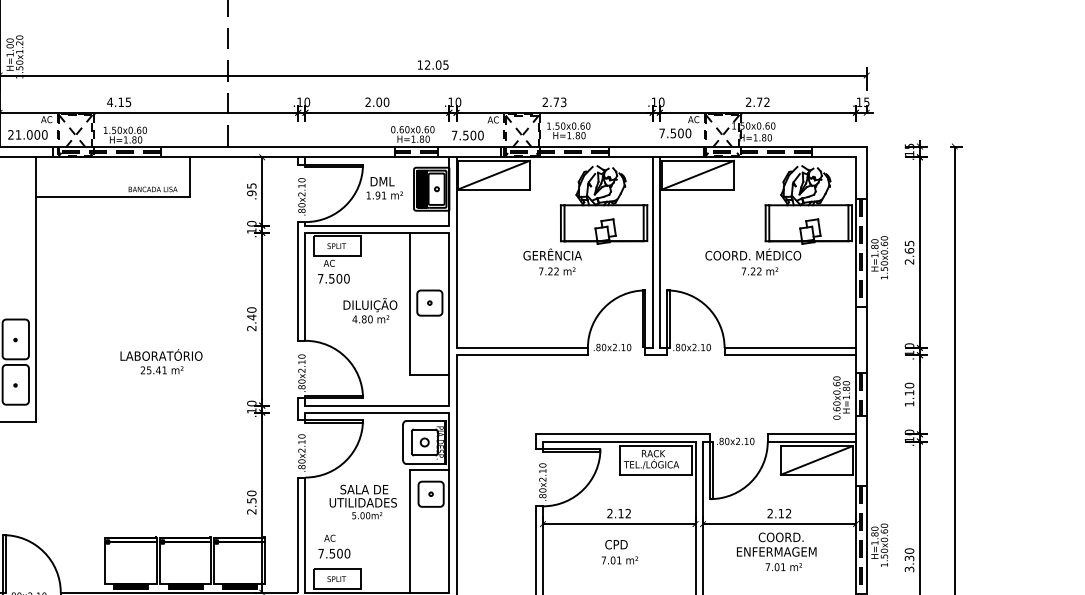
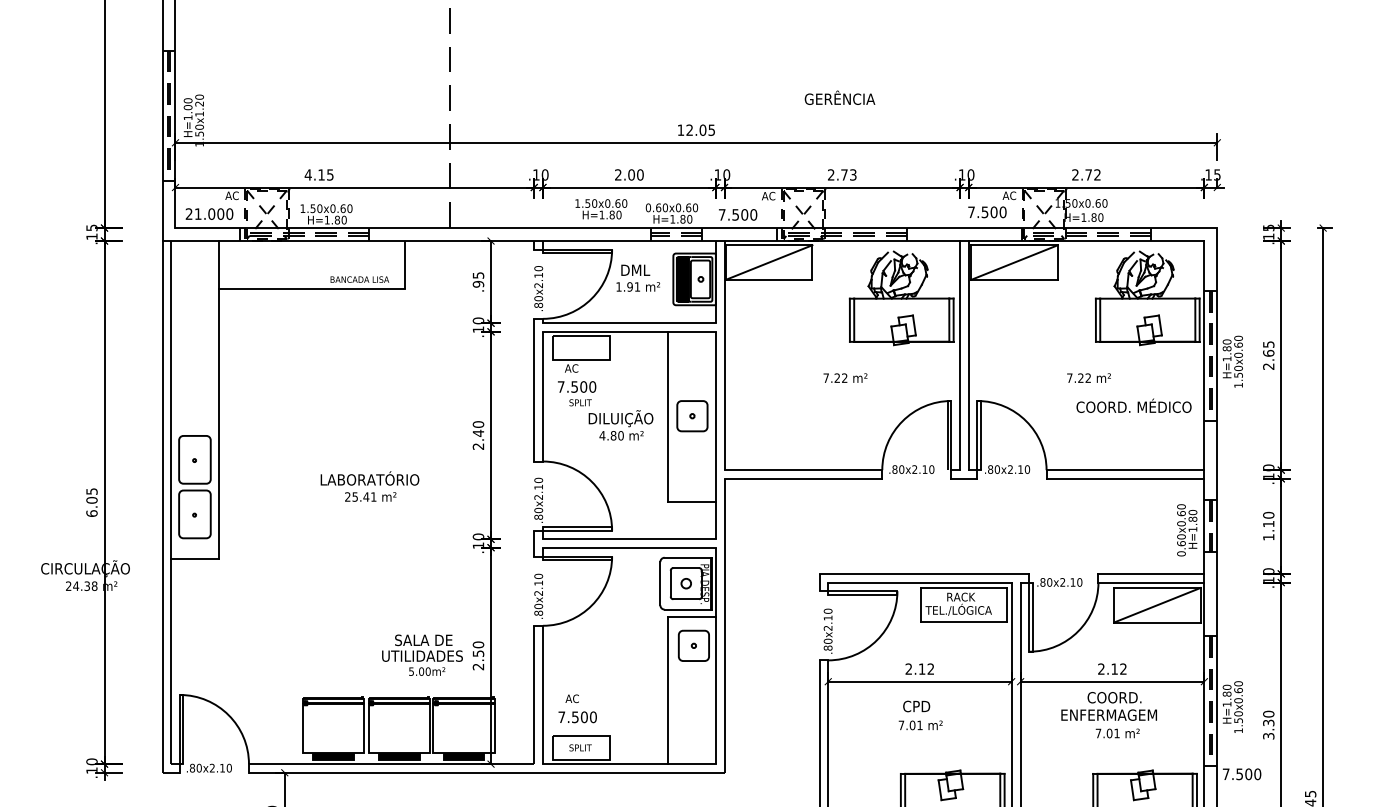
text: (568, 131) -> (601, 209), moved
text: (336, 245) -> (580, 402), moved
text: (552, 254) -> (839, 97), moved
text: (752, 254) -> (1133, 405), moved
text: (363, 501) -> (422, 654), moved

